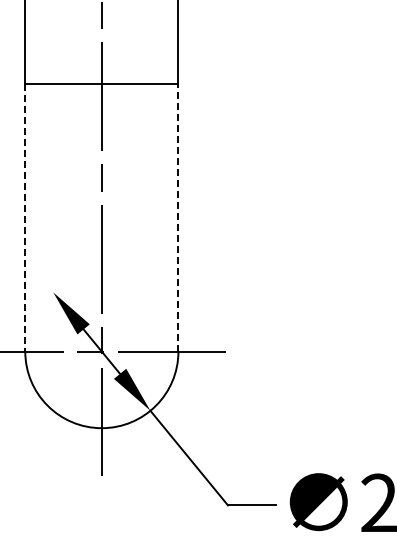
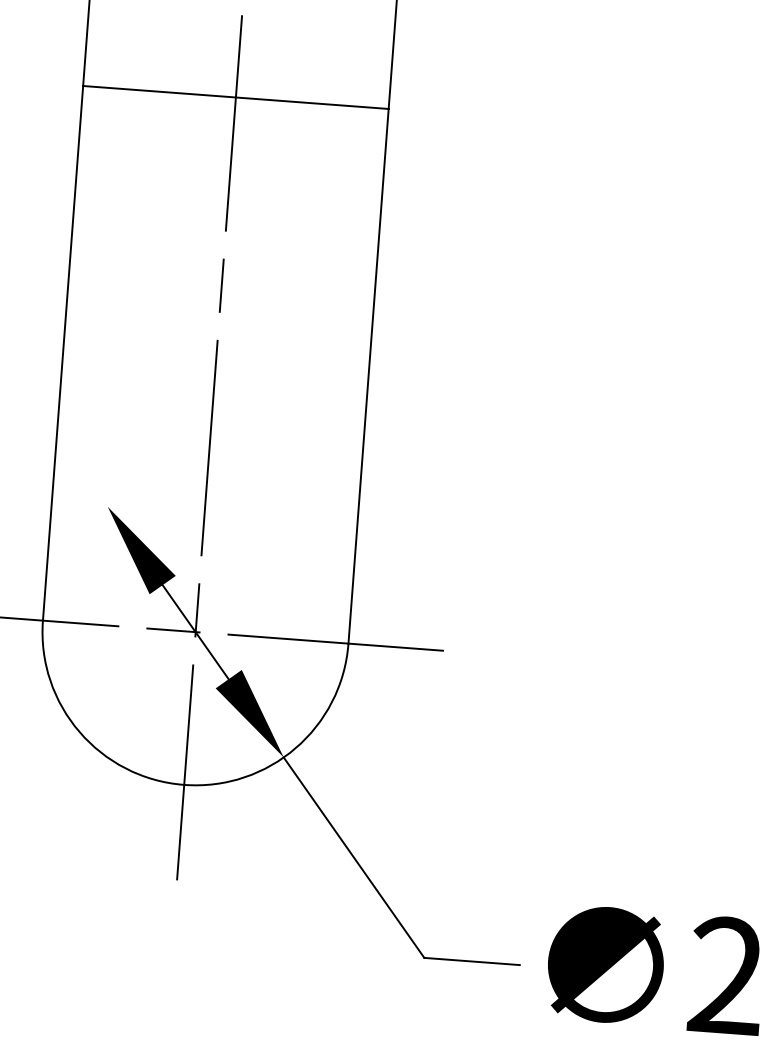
line: (178, 217) -> (368, 376), dashed -> solid
line: (25, 218) -> (63, 355), dashed -> solid

